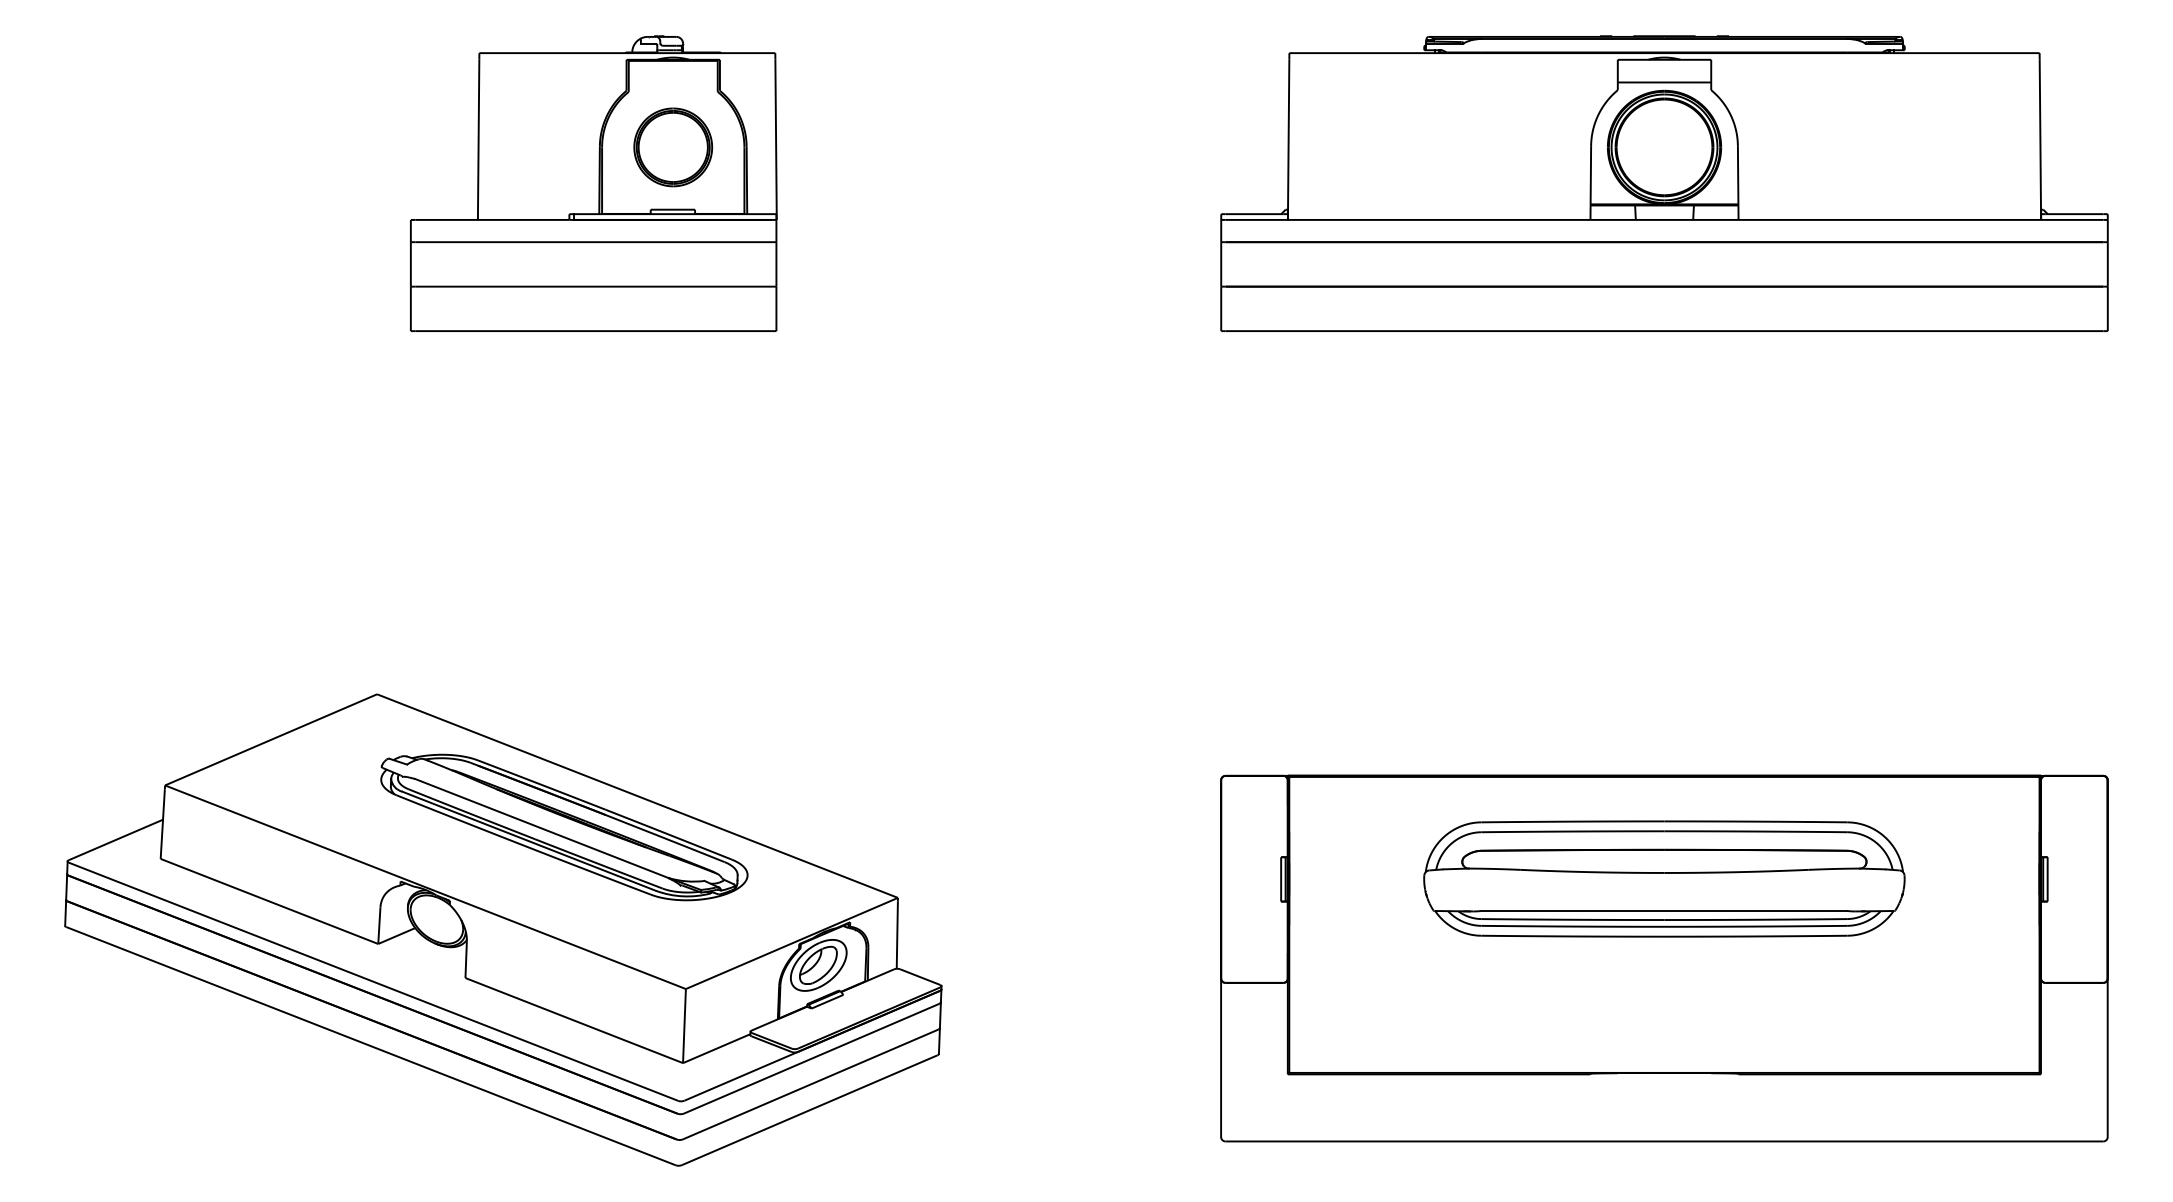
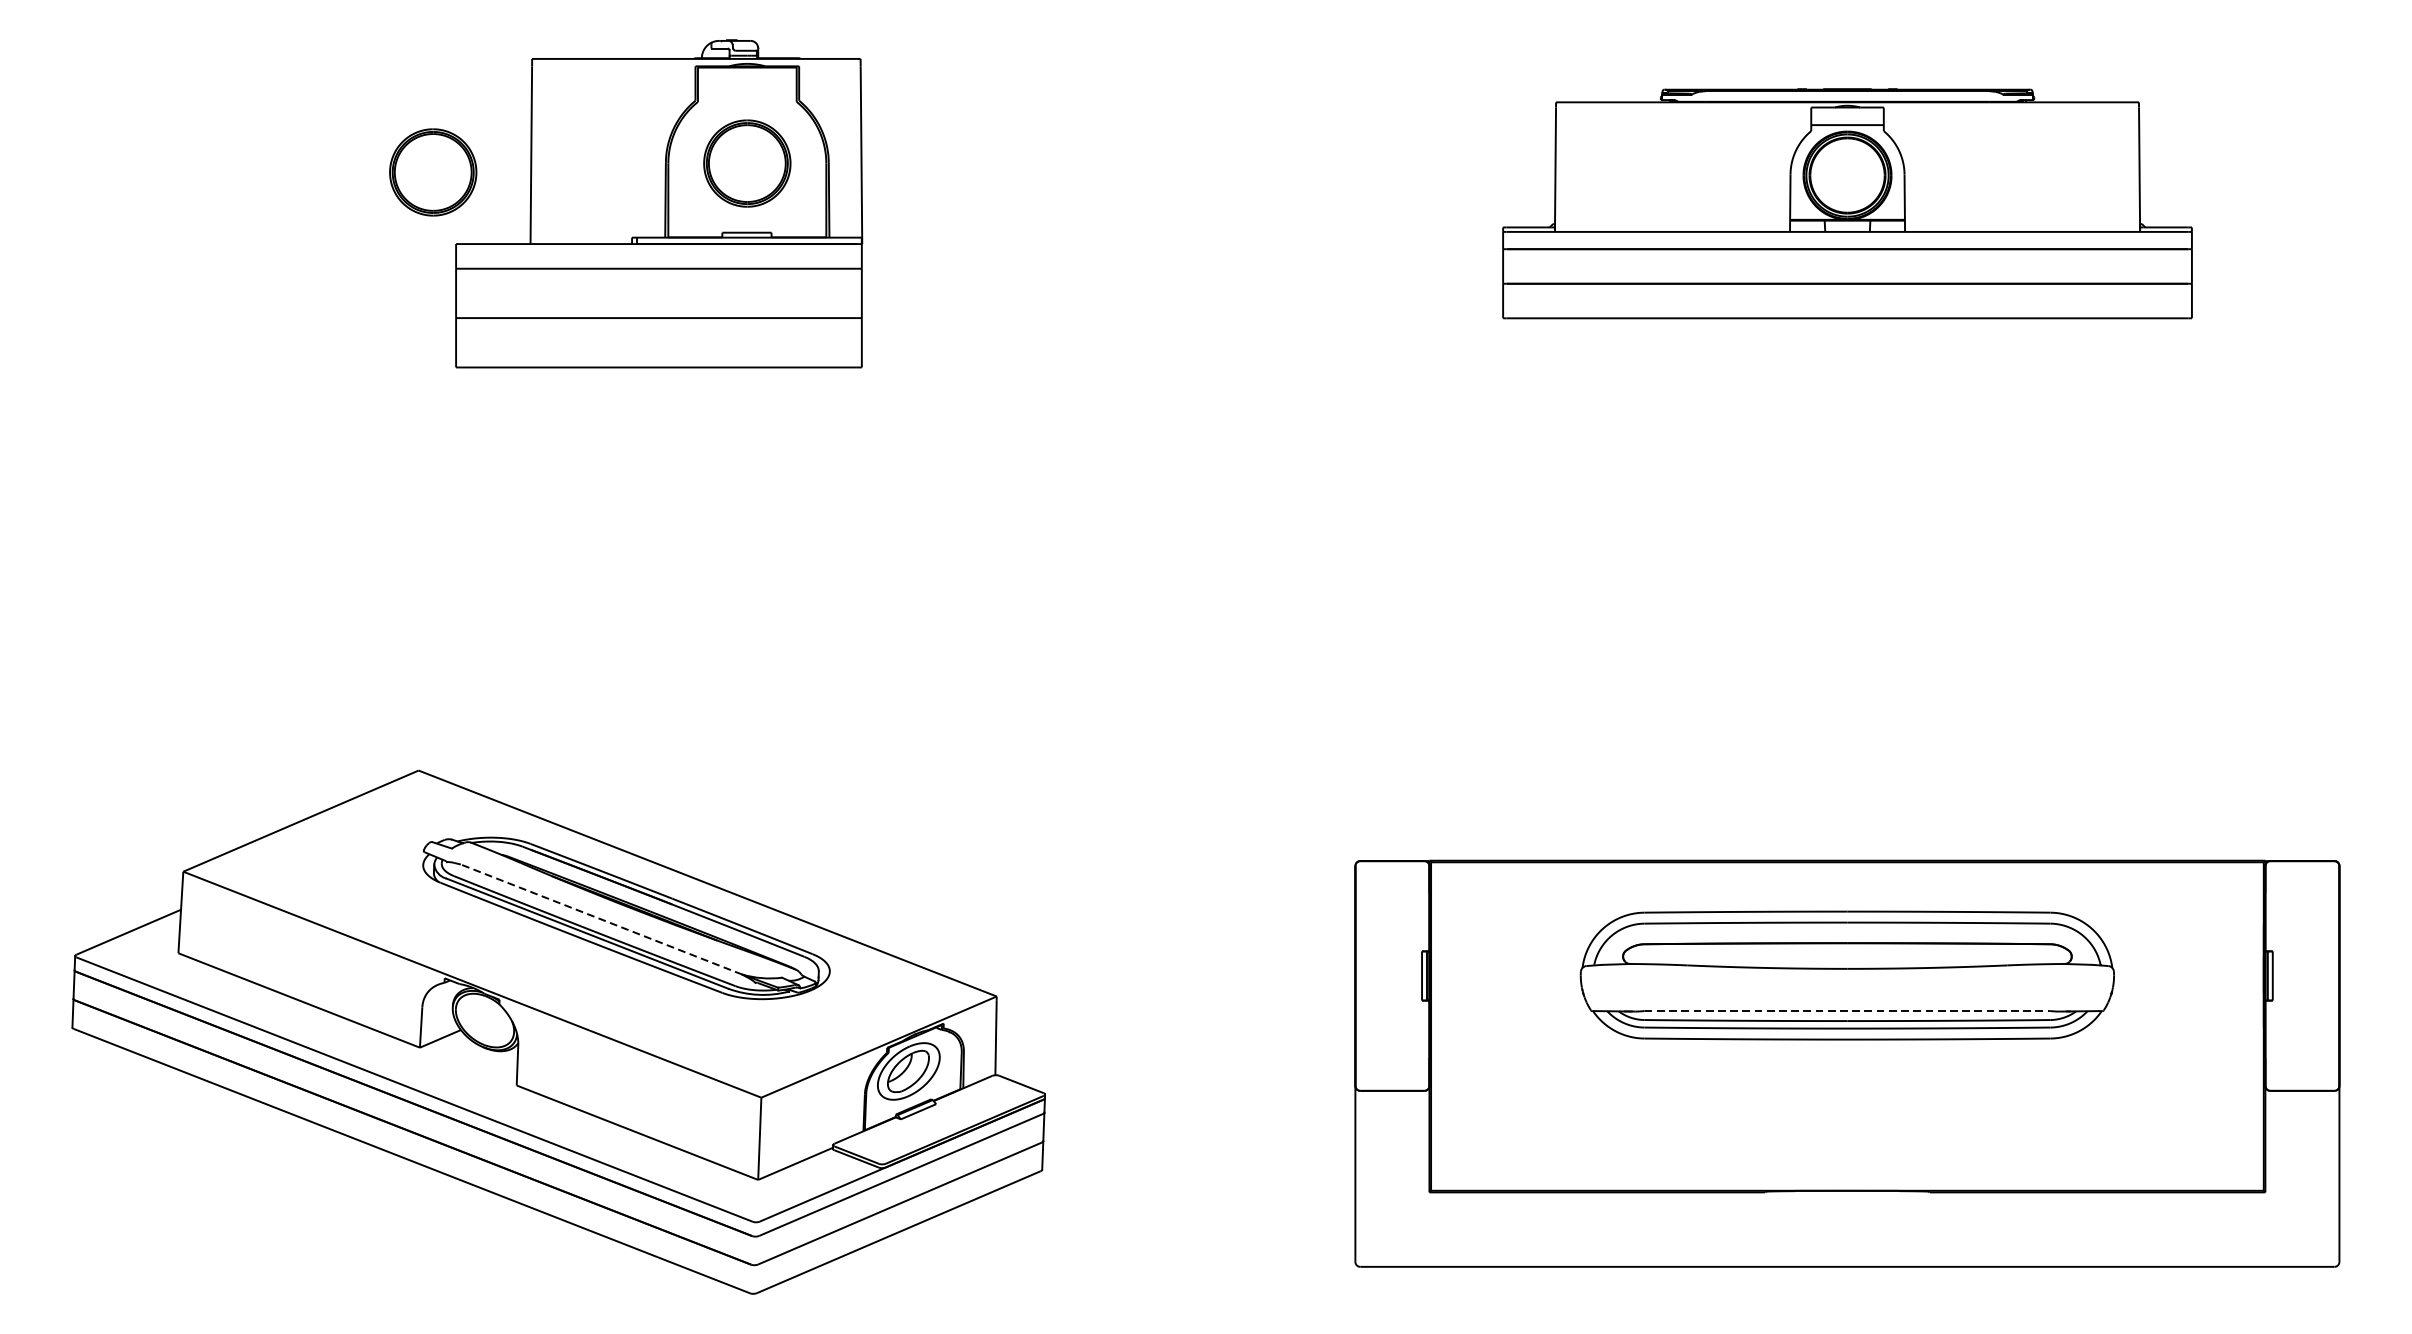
part: (390, 155) -> (433, 172), added
part: (1664, 183) -> (1847, 203), size x0.7
line: (541, 828) -> (601, 919), solid -> dashed
line: (1664, 910) -> (1847, 1010), solid -> dashed

